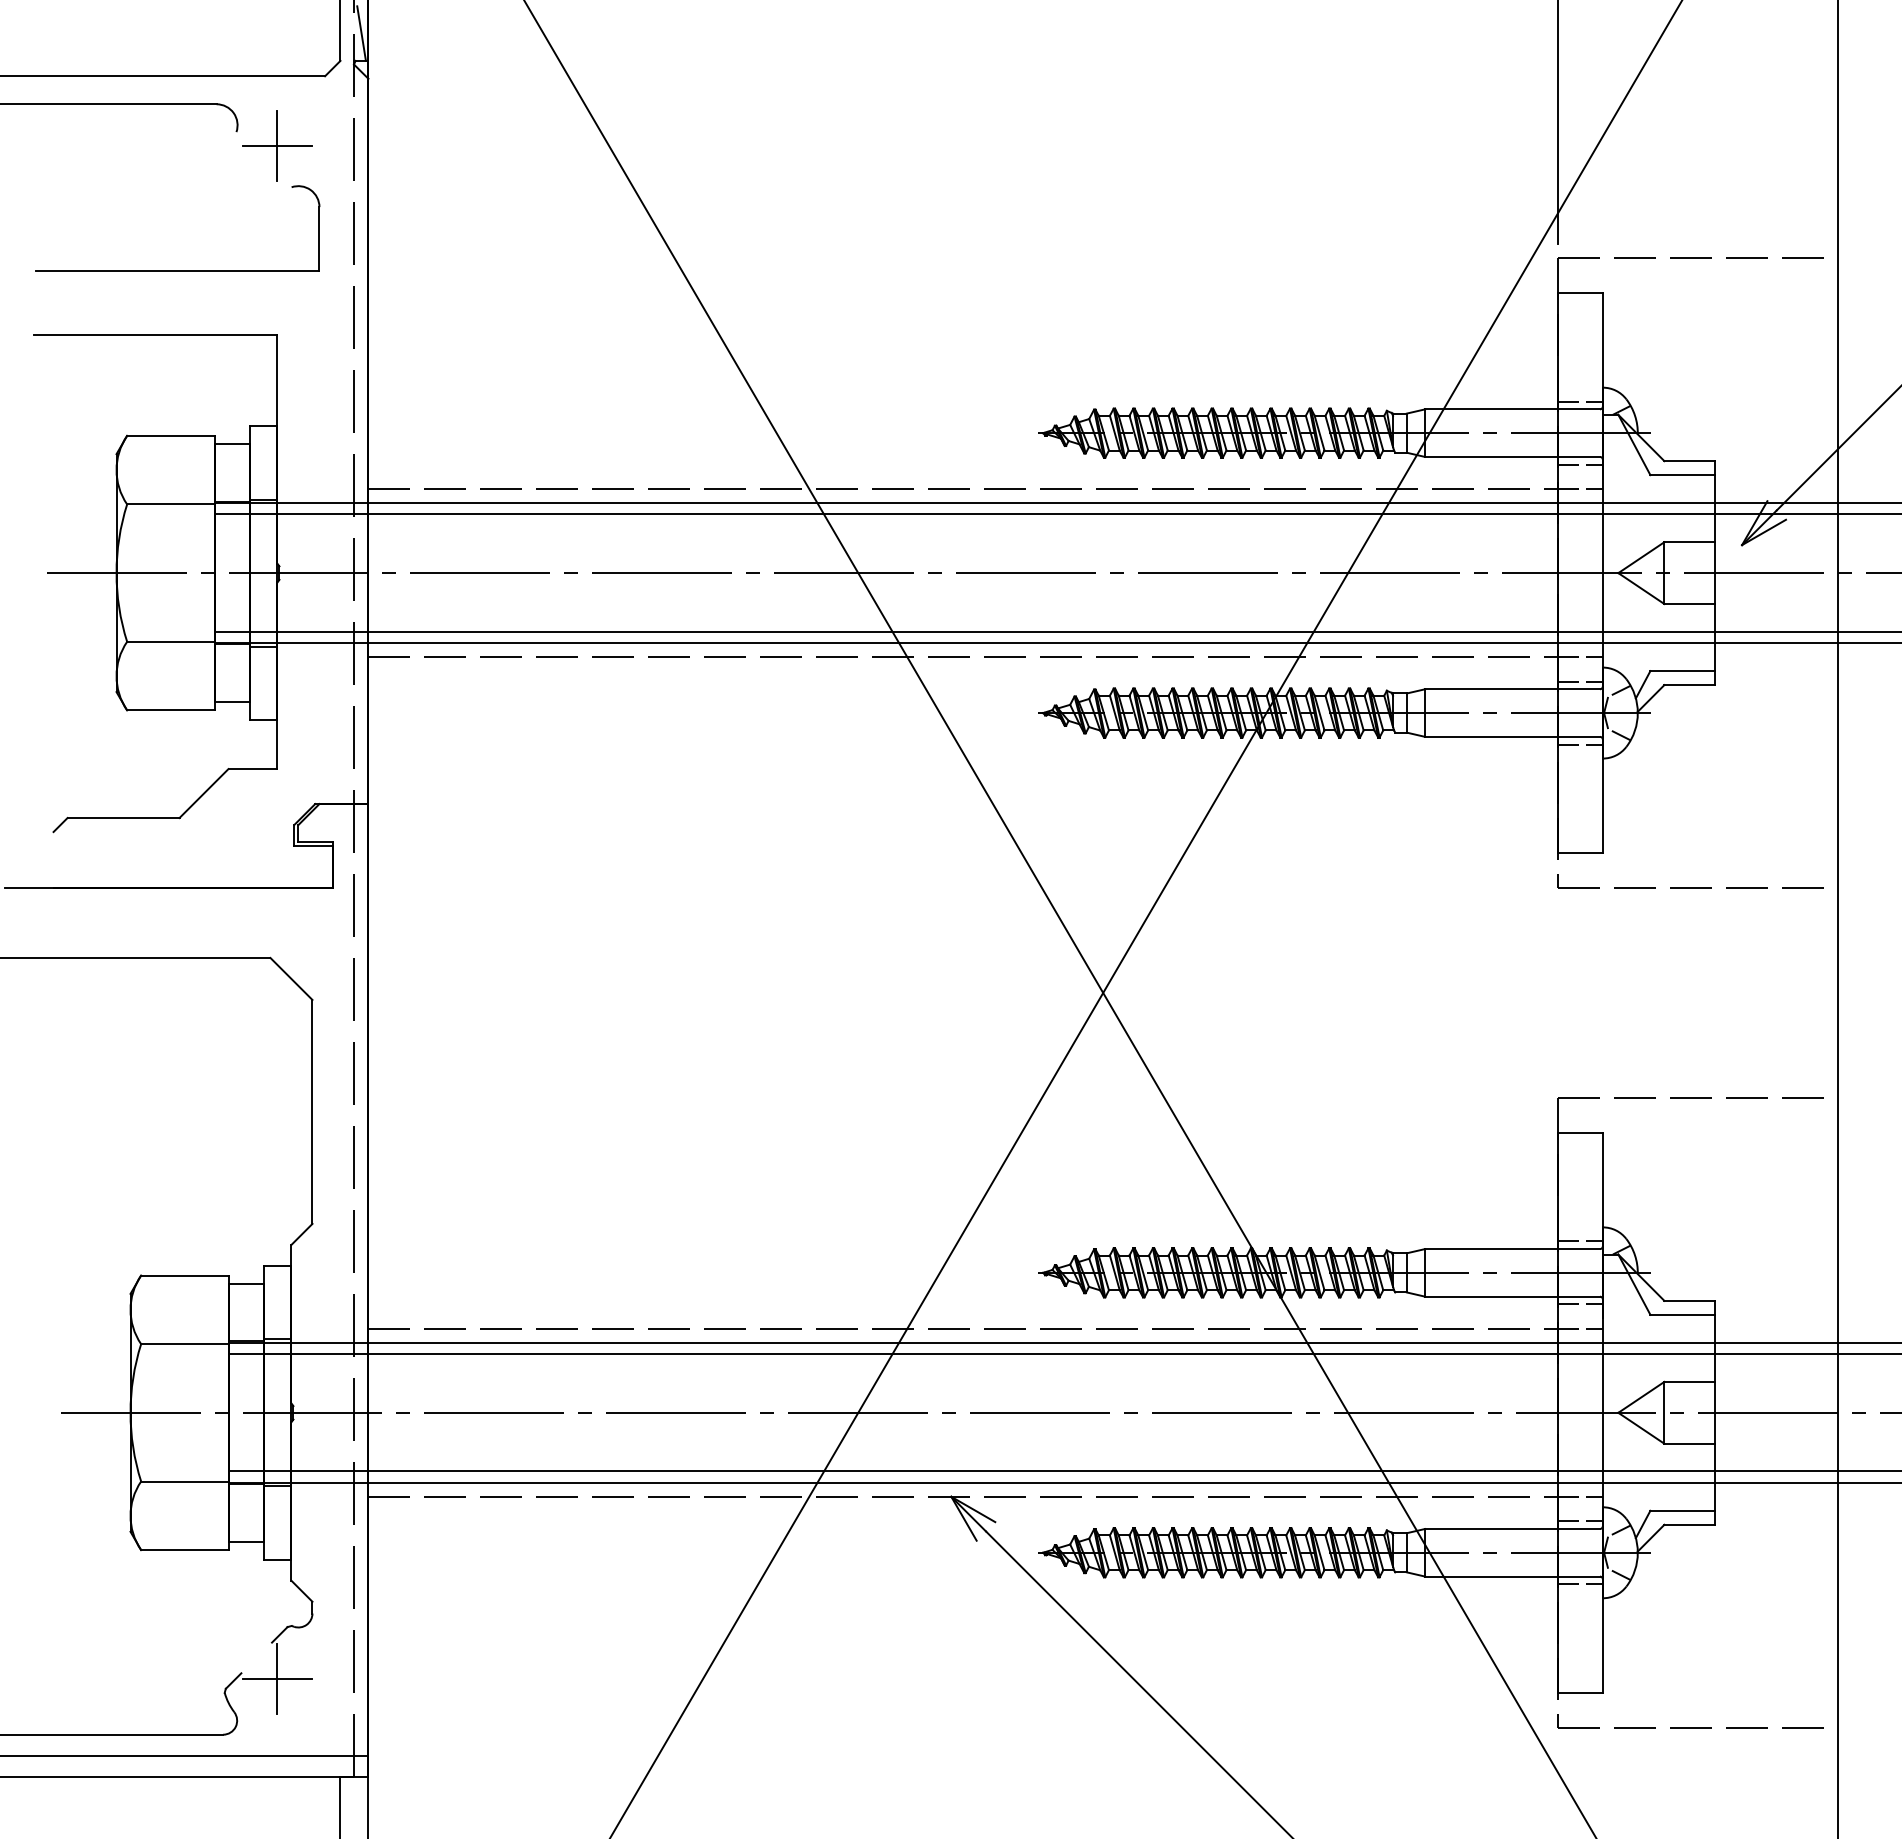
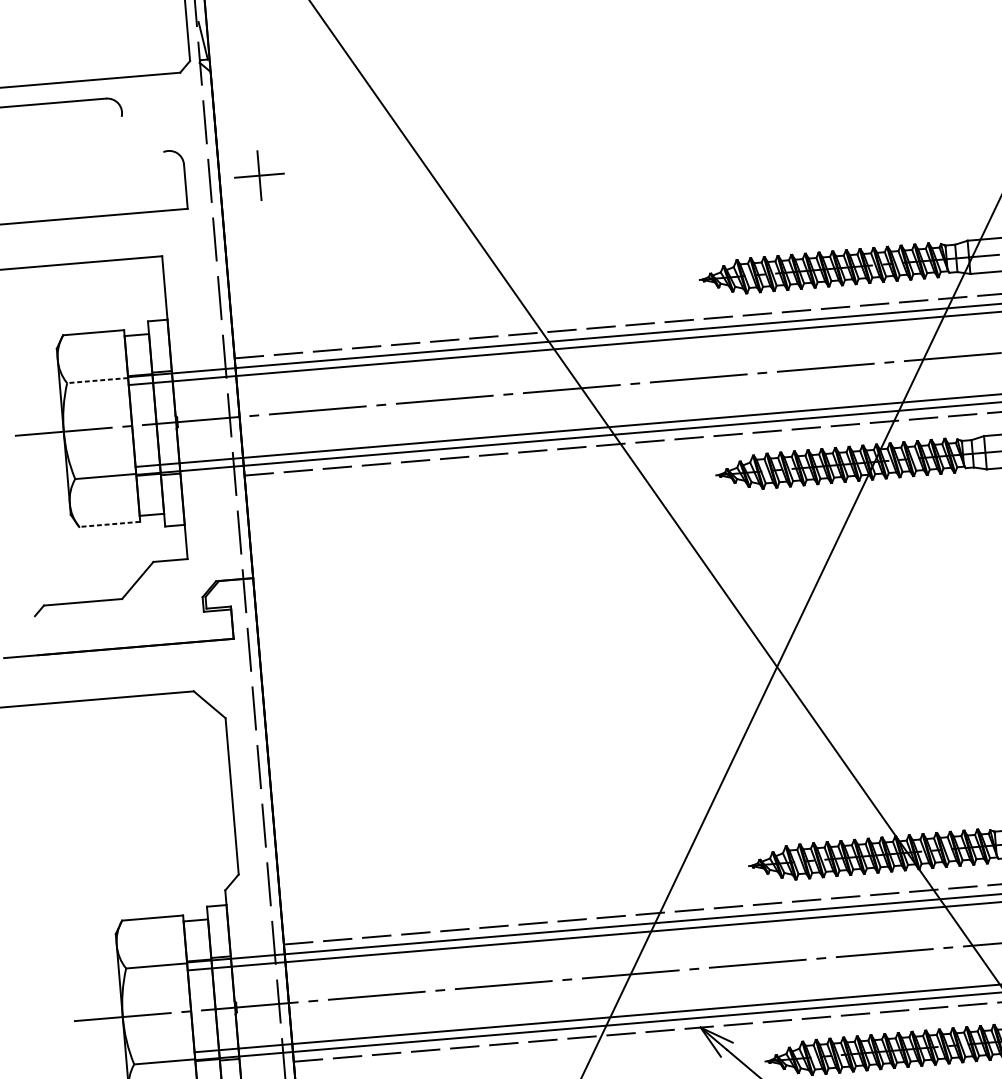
part: (277, 145) -> (259, 175), moved
line: (170, 504) -> (97, 380), solid -> dashed
line: (170, 710) -> (109, 524), solid -> dashed

